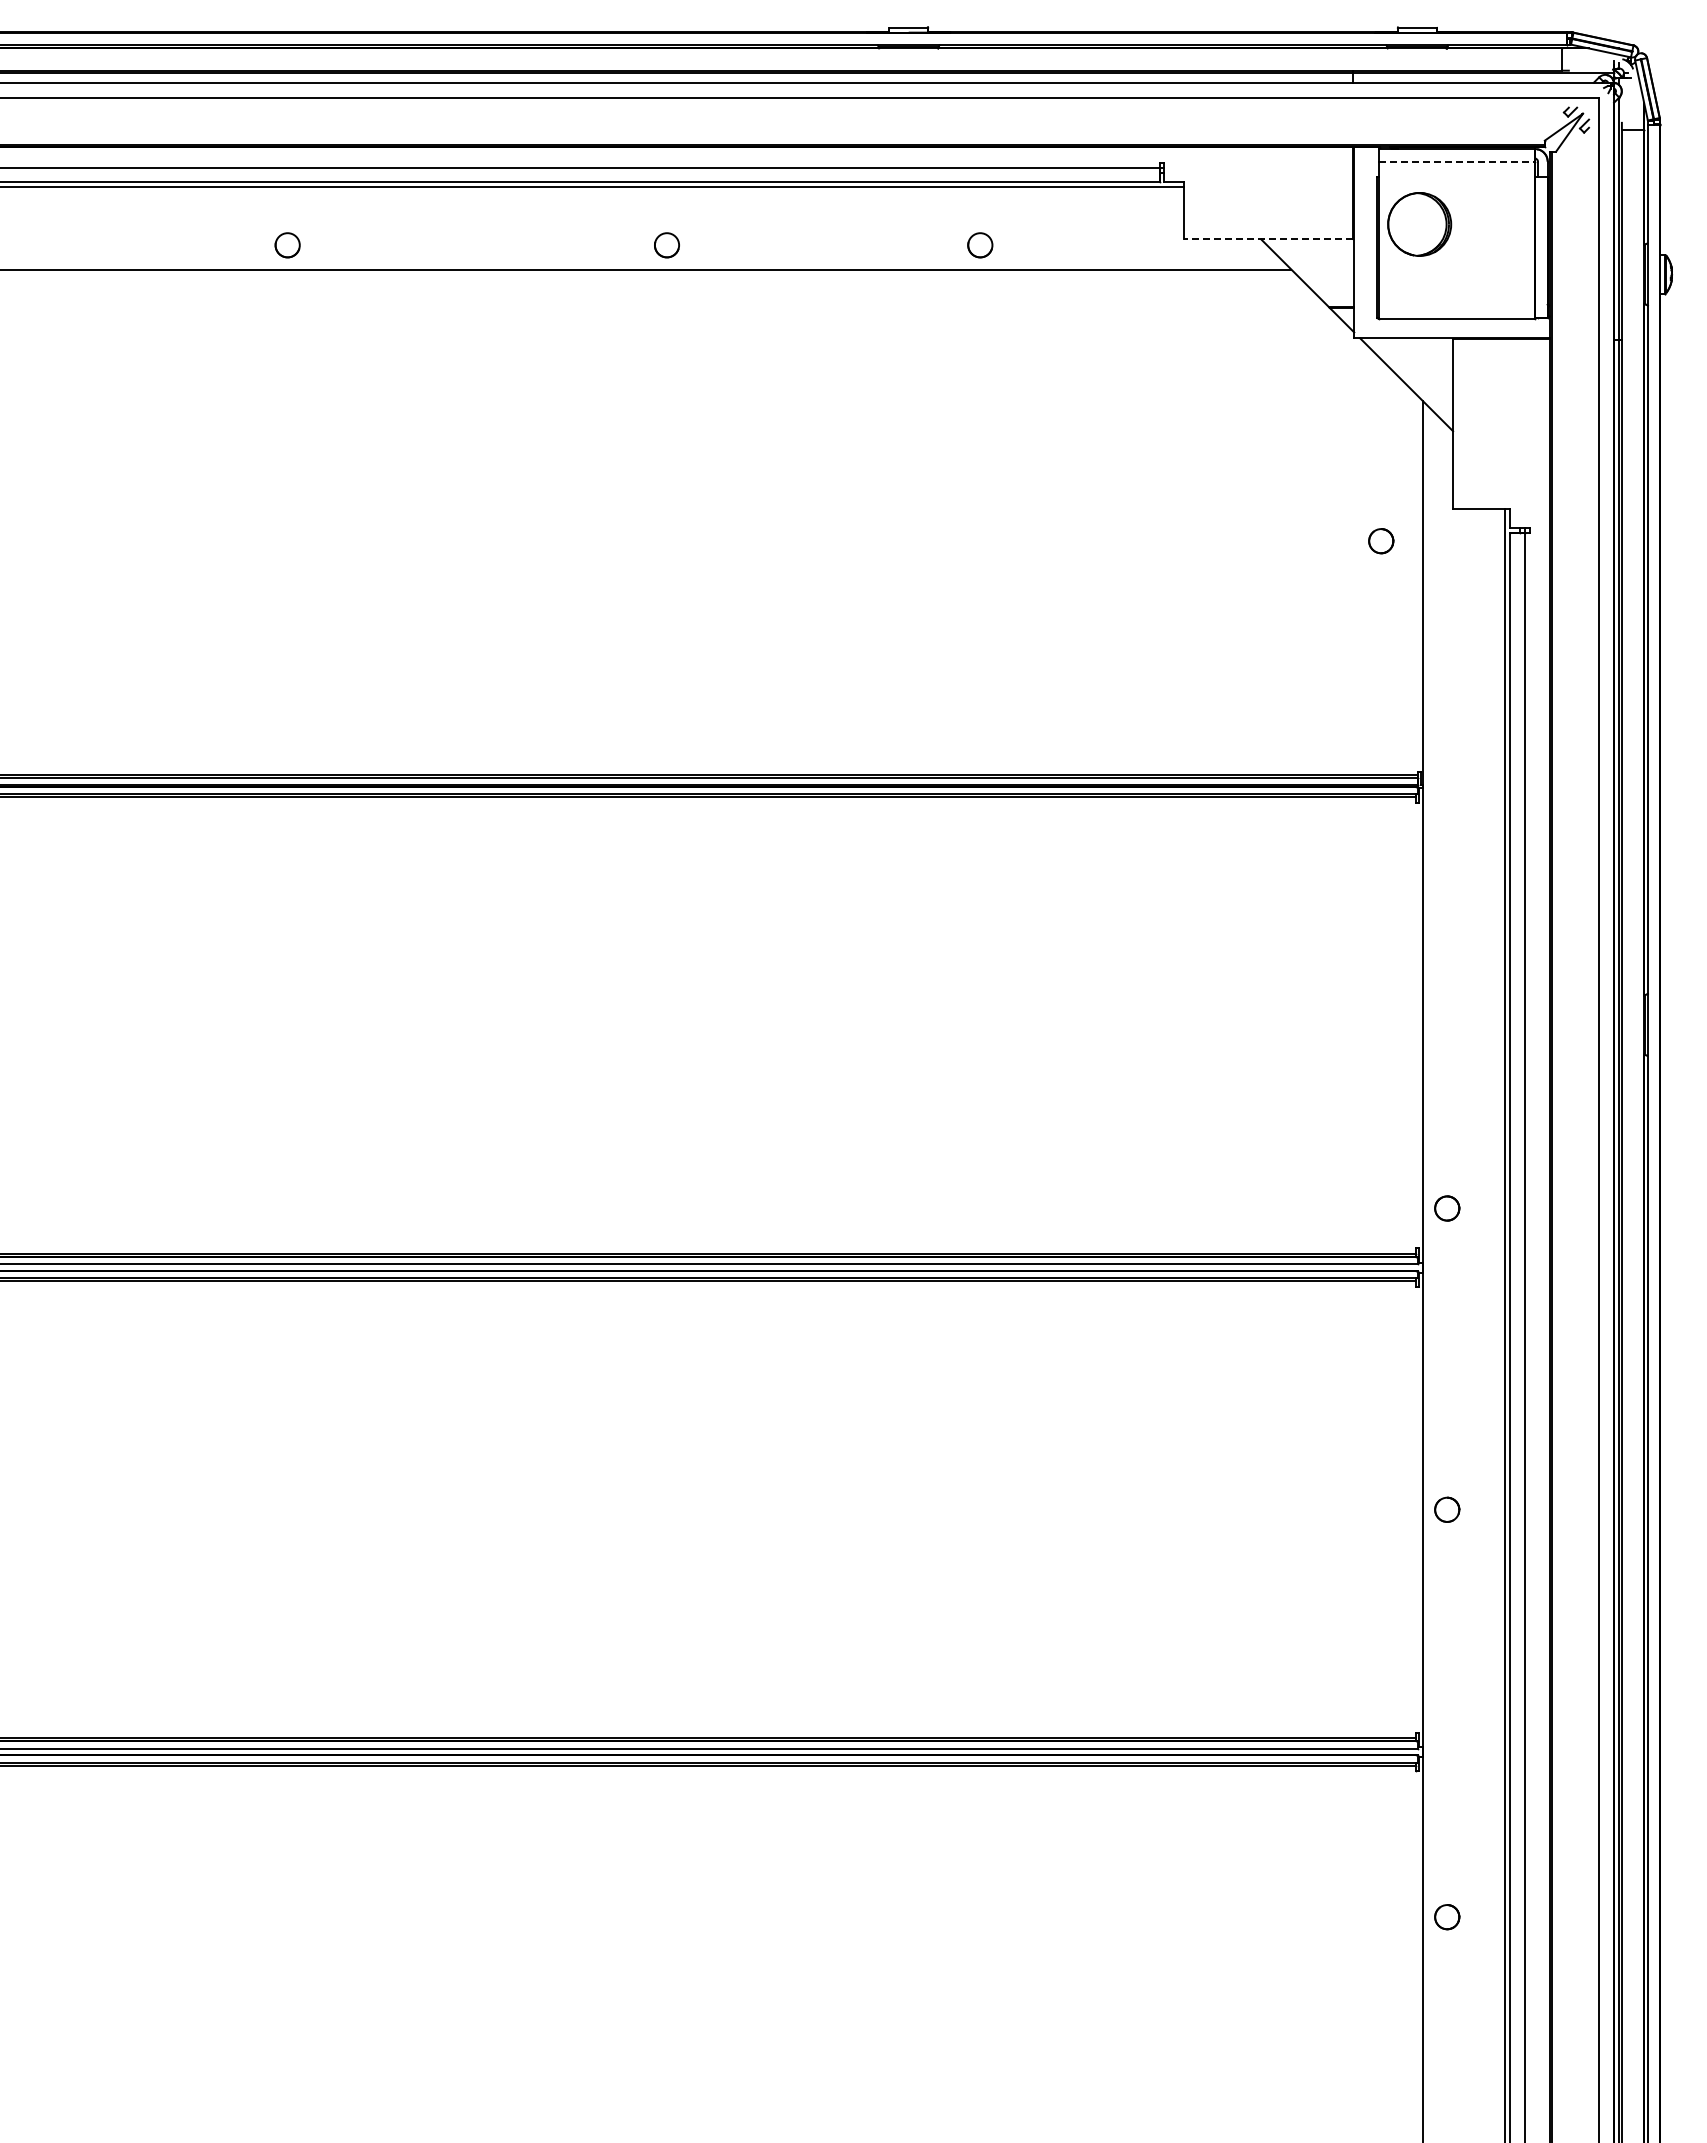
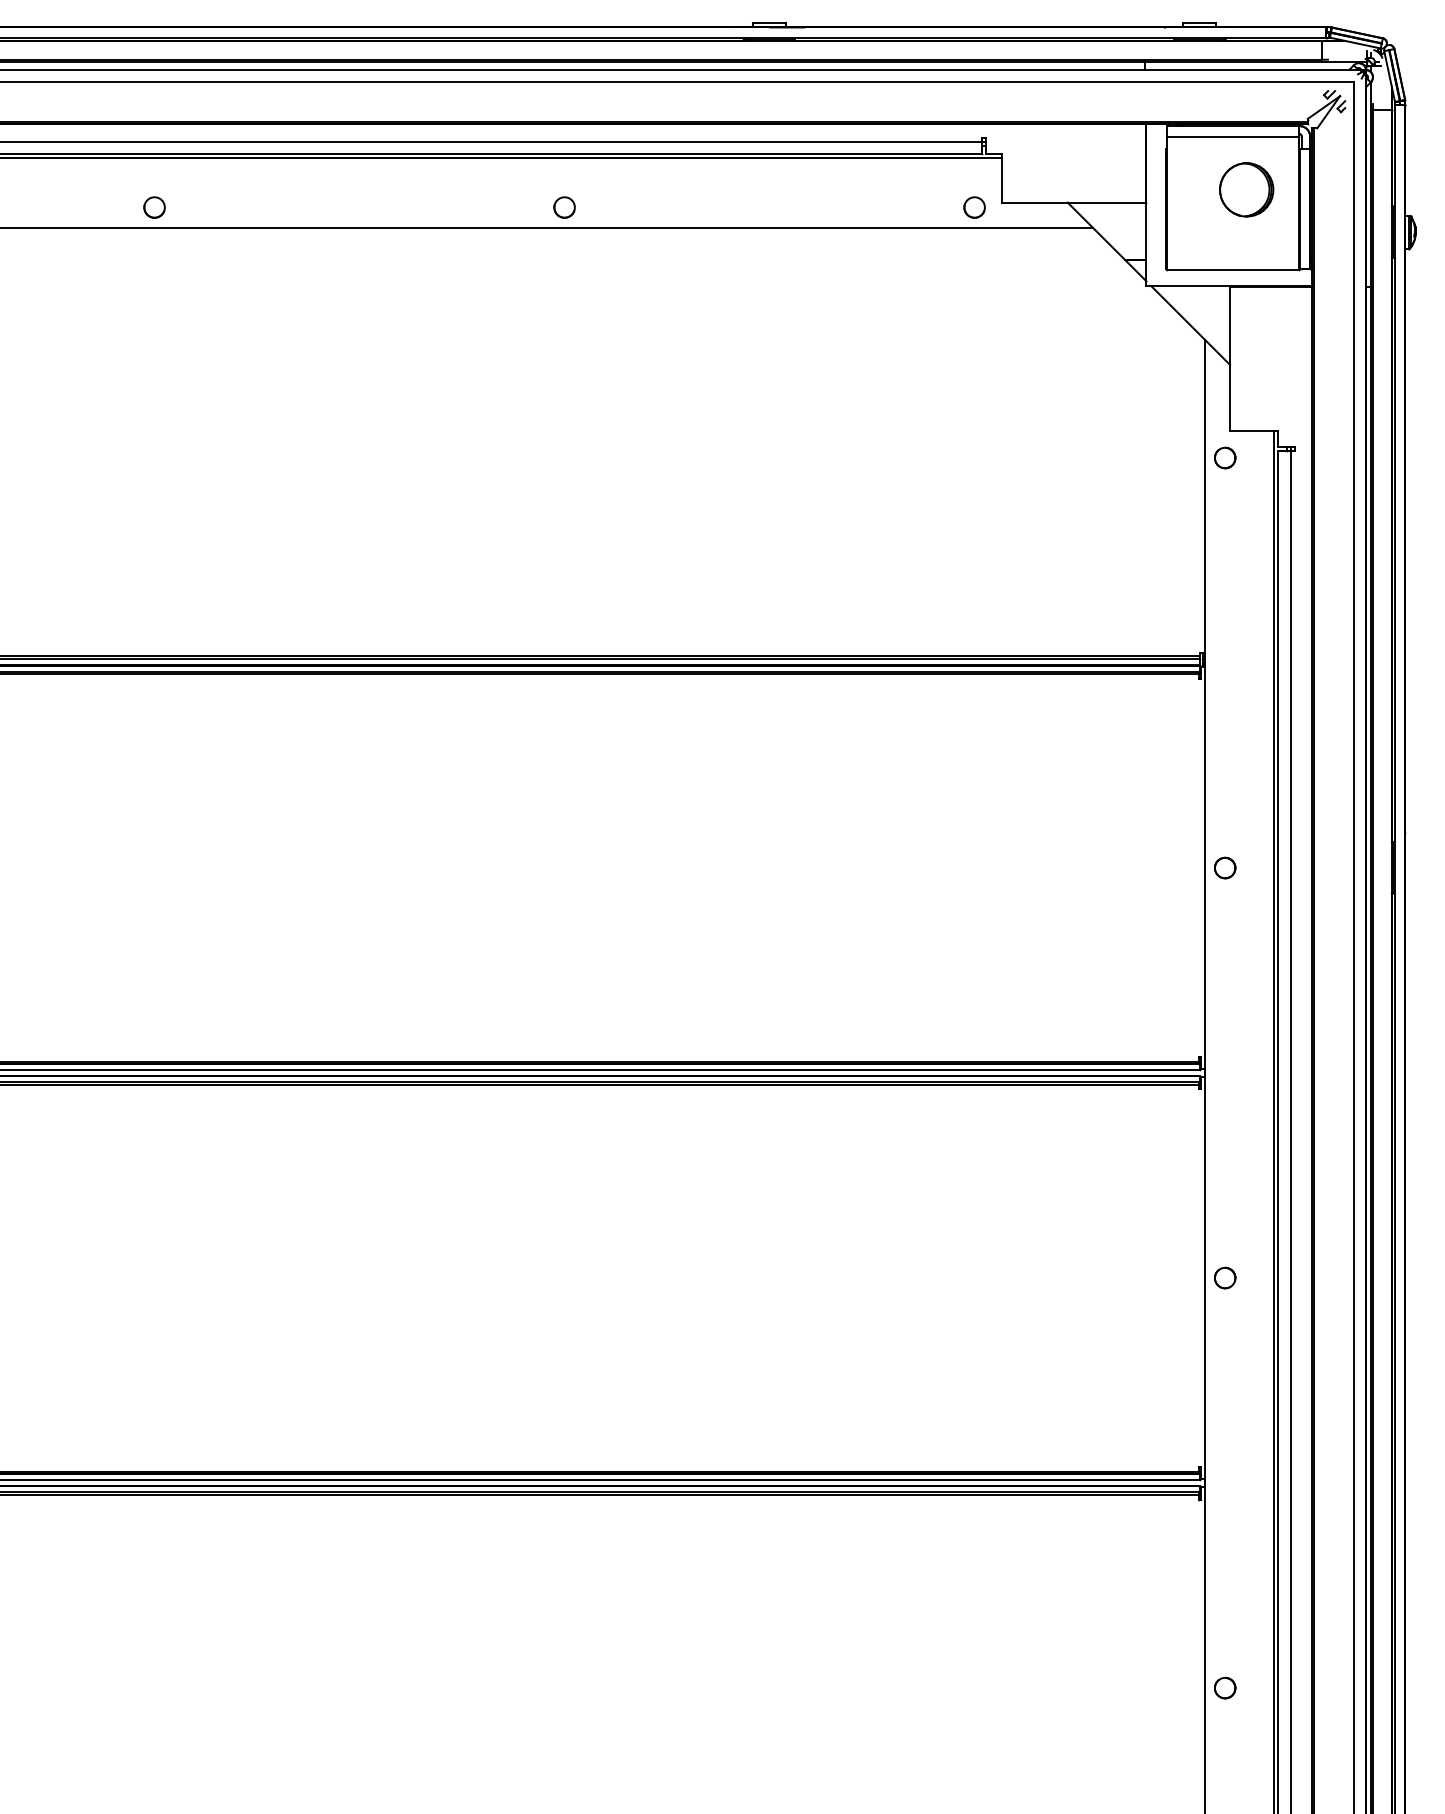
line: (1457, 161) -> (1233, 136), dashed -> solid
part: (1419, 224) -> (1246, 189), moved
line: (1268, 239) -> (1073, 202), dashed -> solid
circle: (287, 245) -> (154, 207), moved
circle: (980, 245) -> (974, 207), moved
circle: (1381, 541) -> (1225, 458), moved
circle: (1447, 1208) -> (1225, 868), moved
circle: (1447, 1917) -> (1225, 1688), moved

